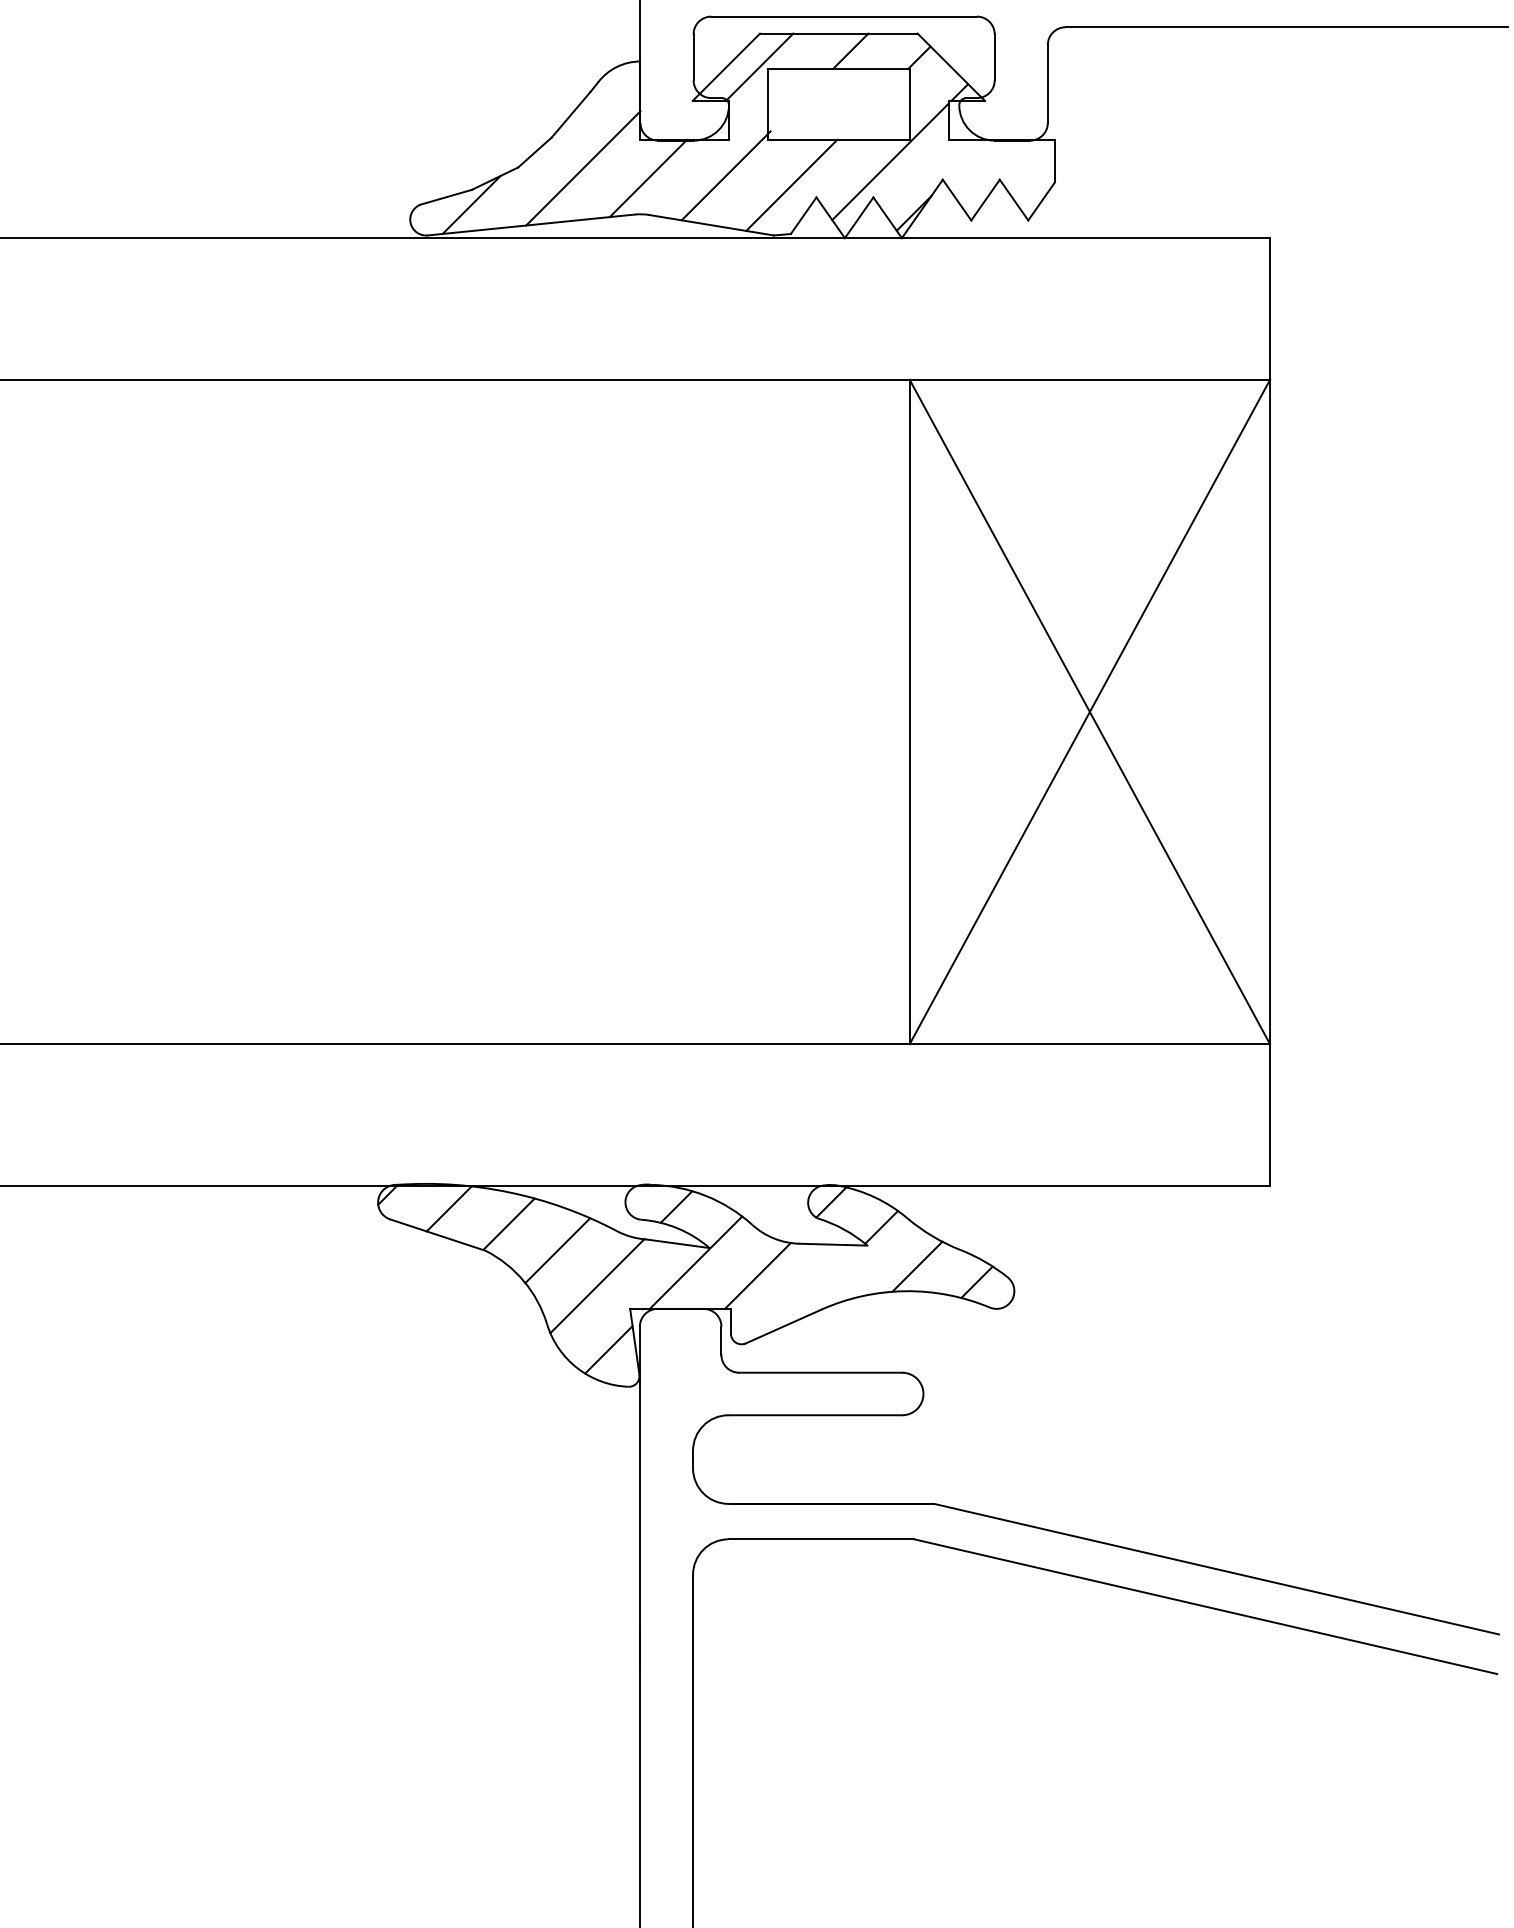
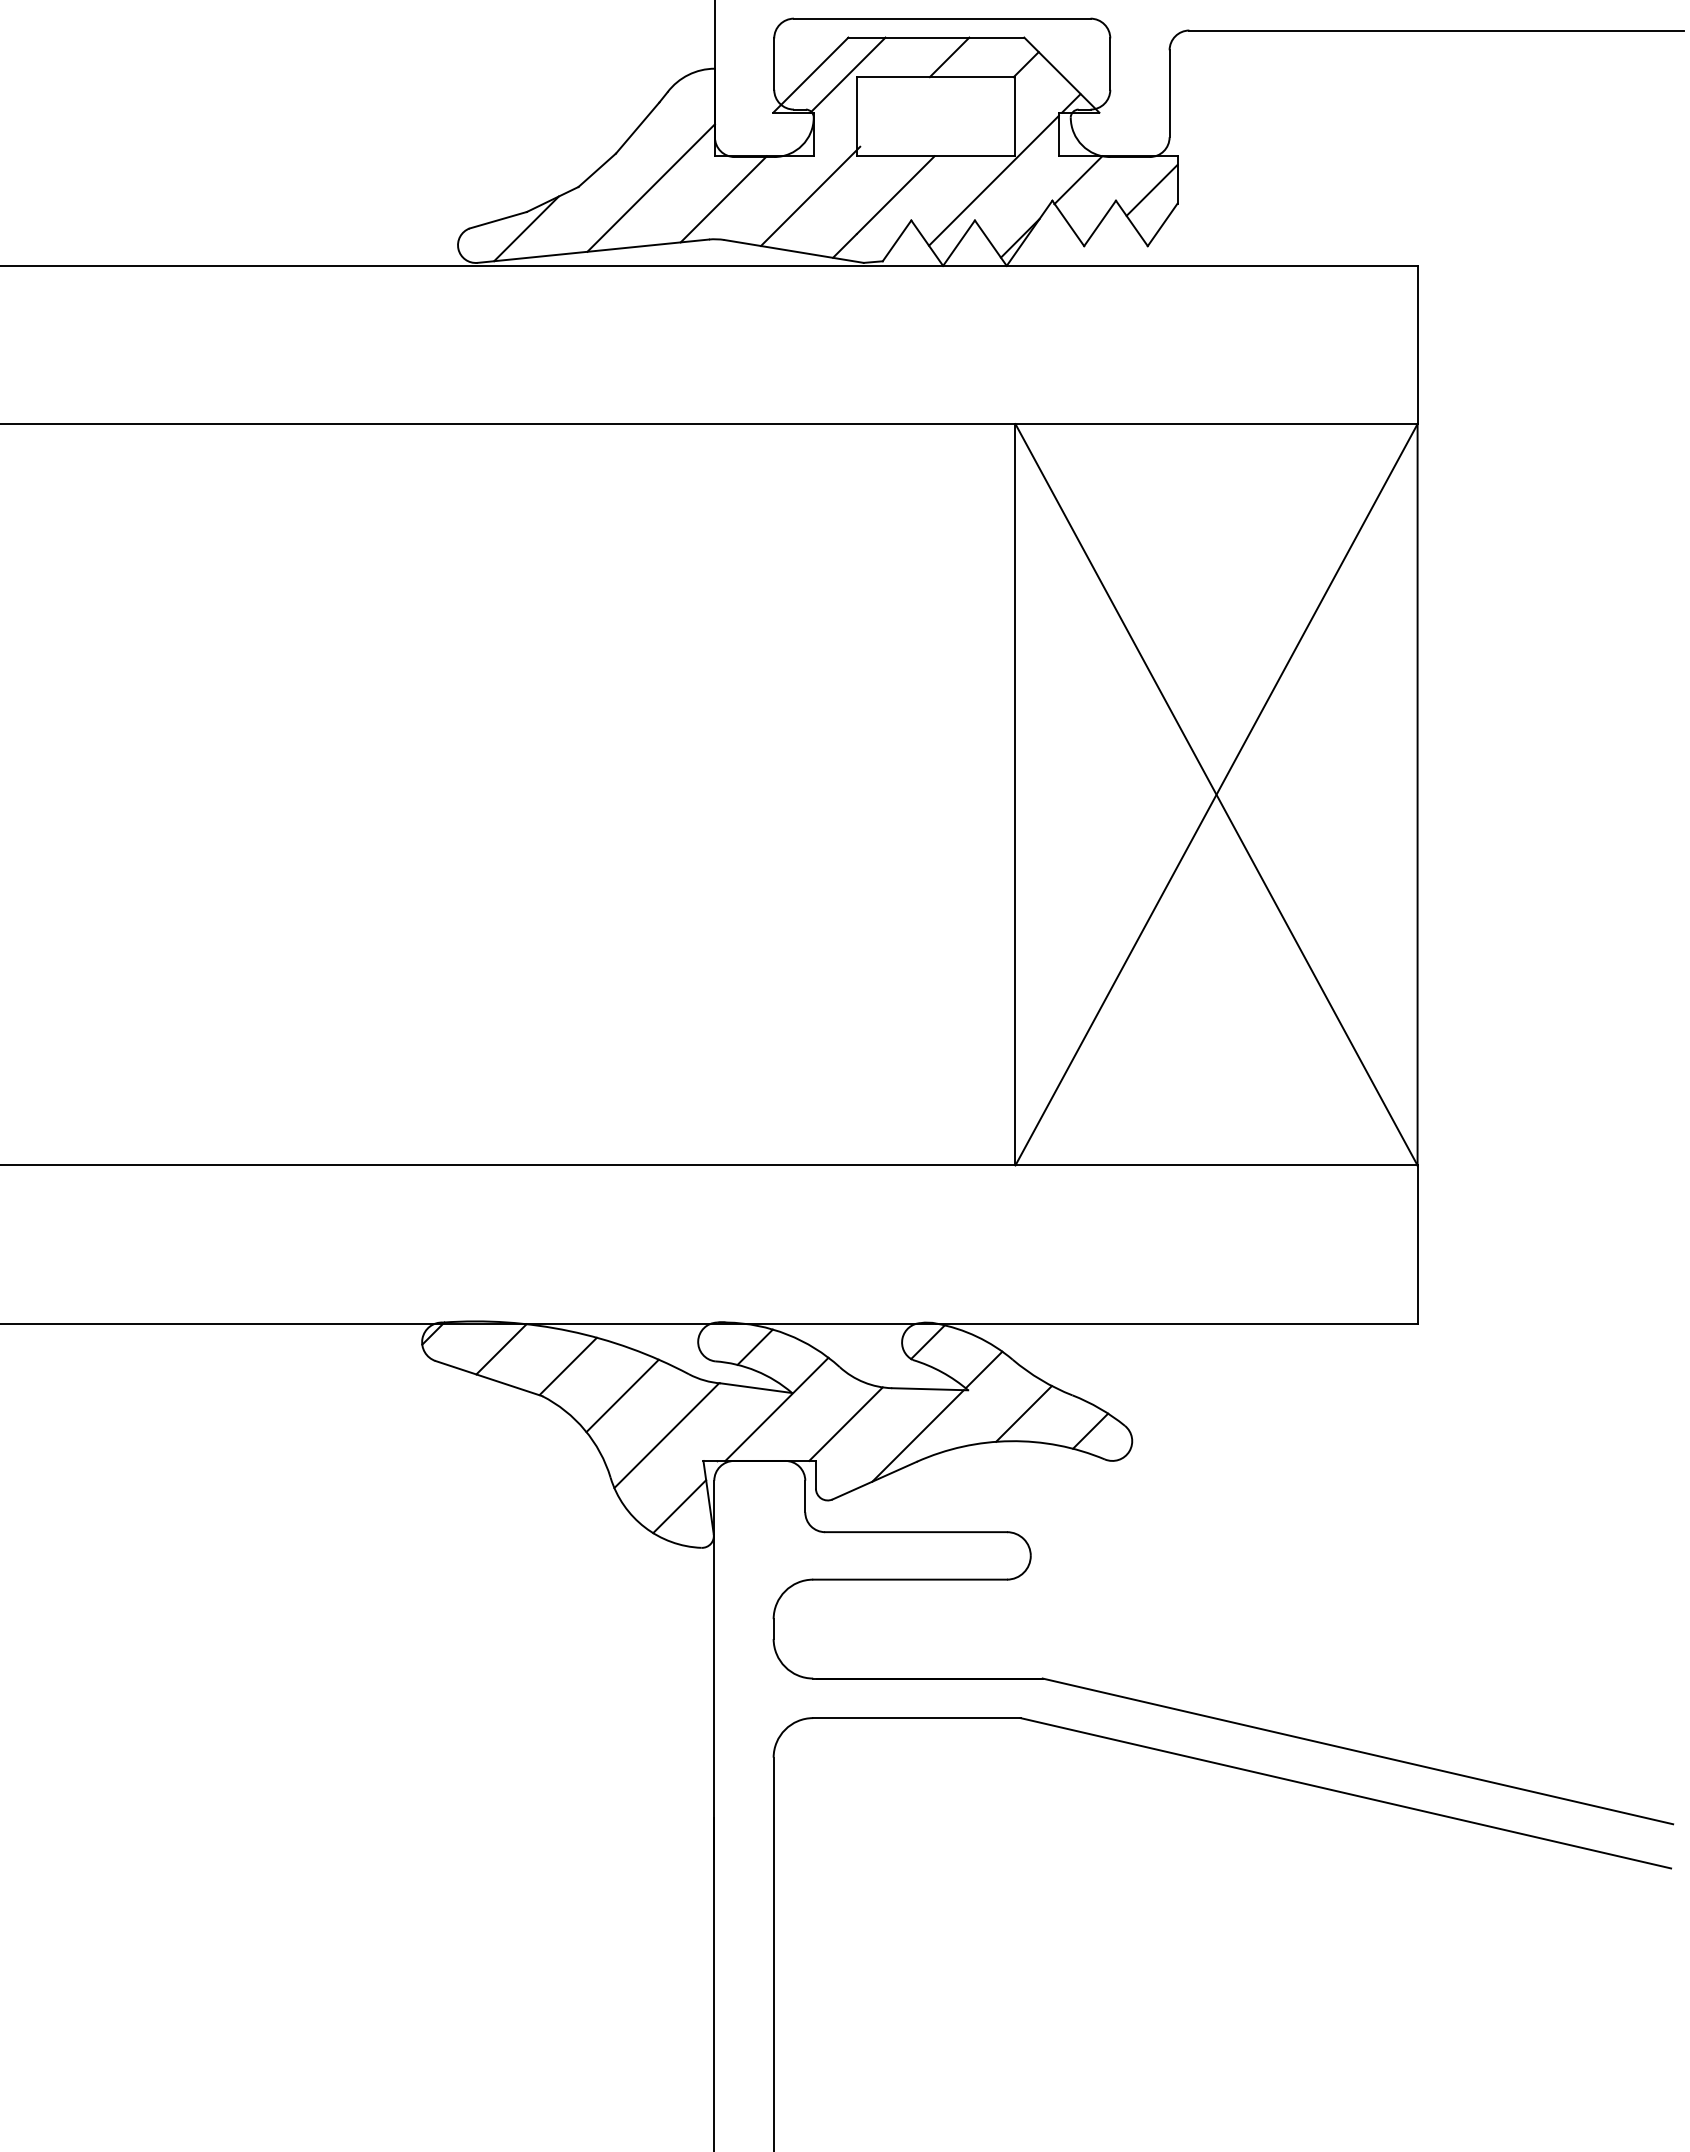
line: (966, 161) -> (1078, 180), added
line: (1031, 169) -> (1151, 189), added
line: (821, 1286) -> (917, 1435), added

